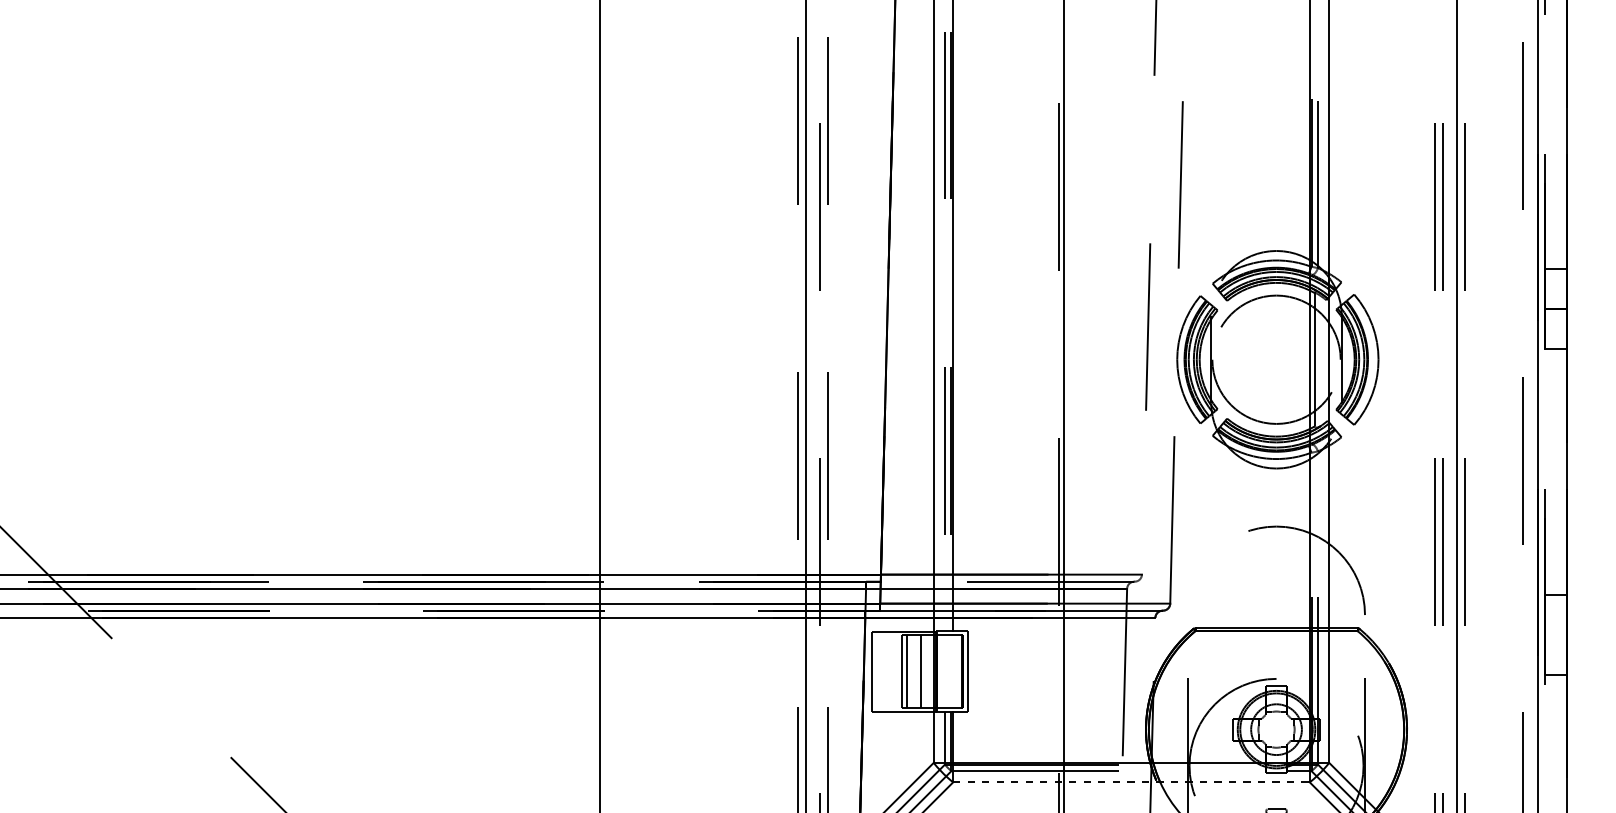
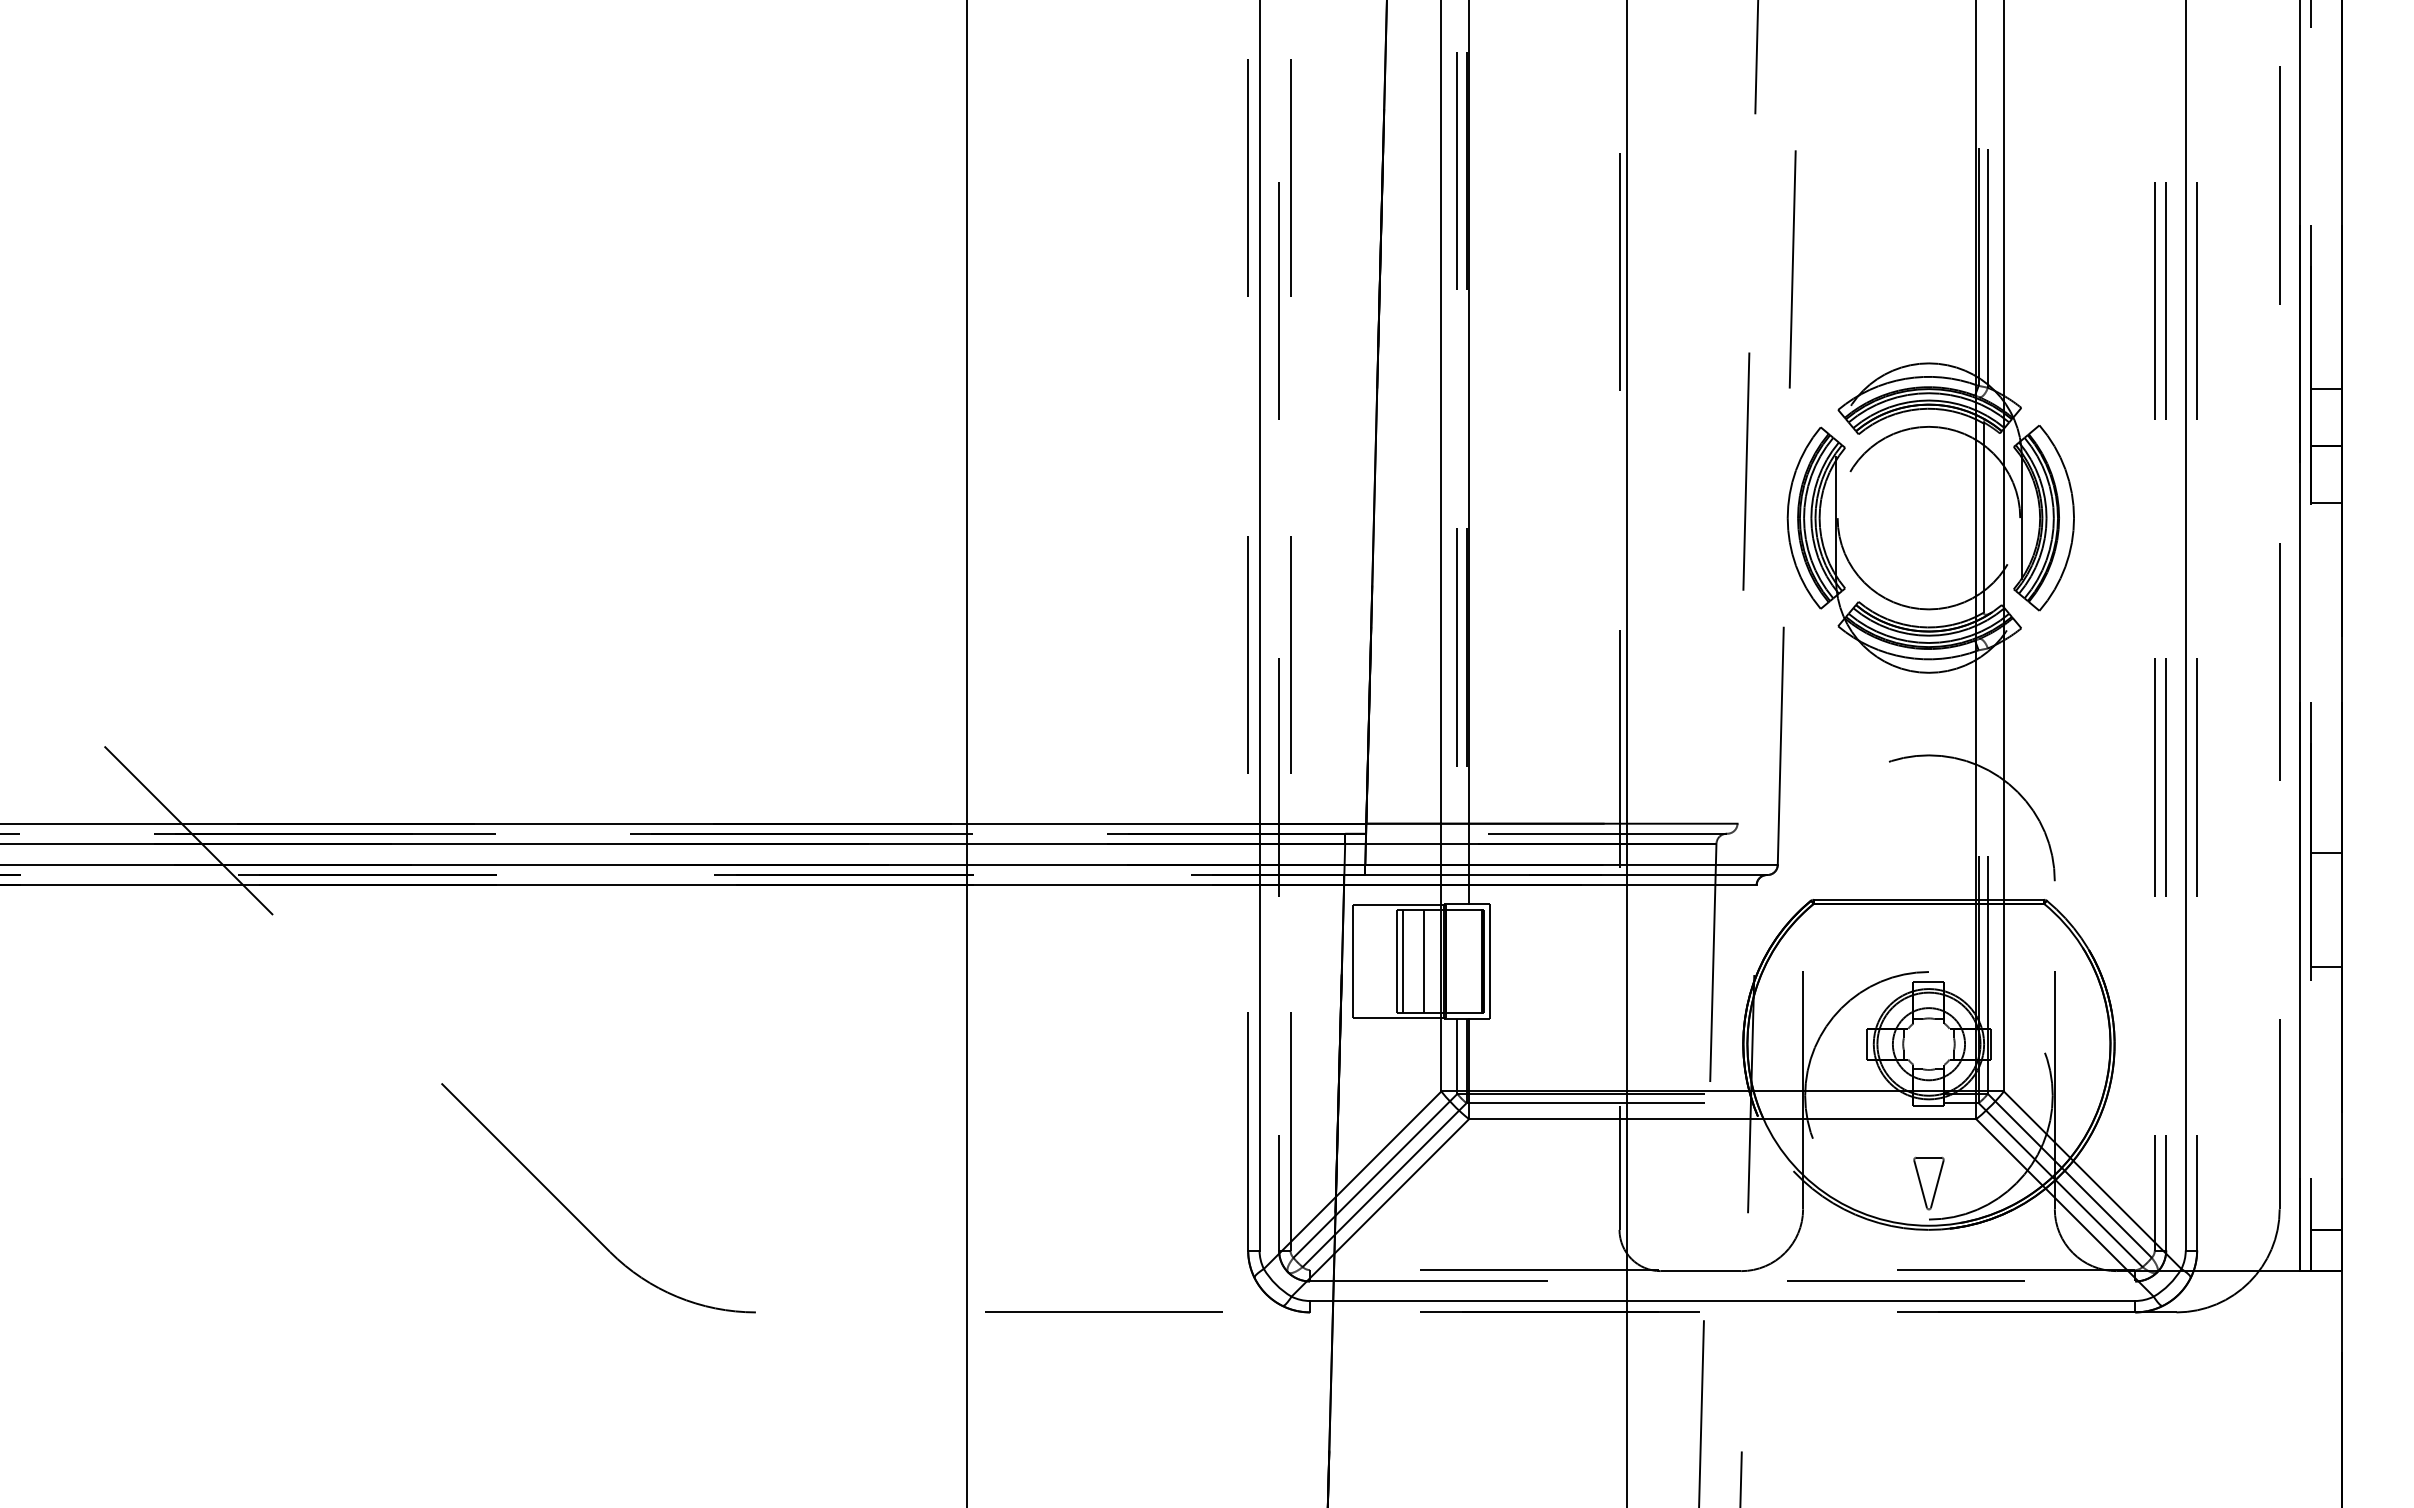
line: (1131, 782) -> (1722, 1119), dashed -> solid

